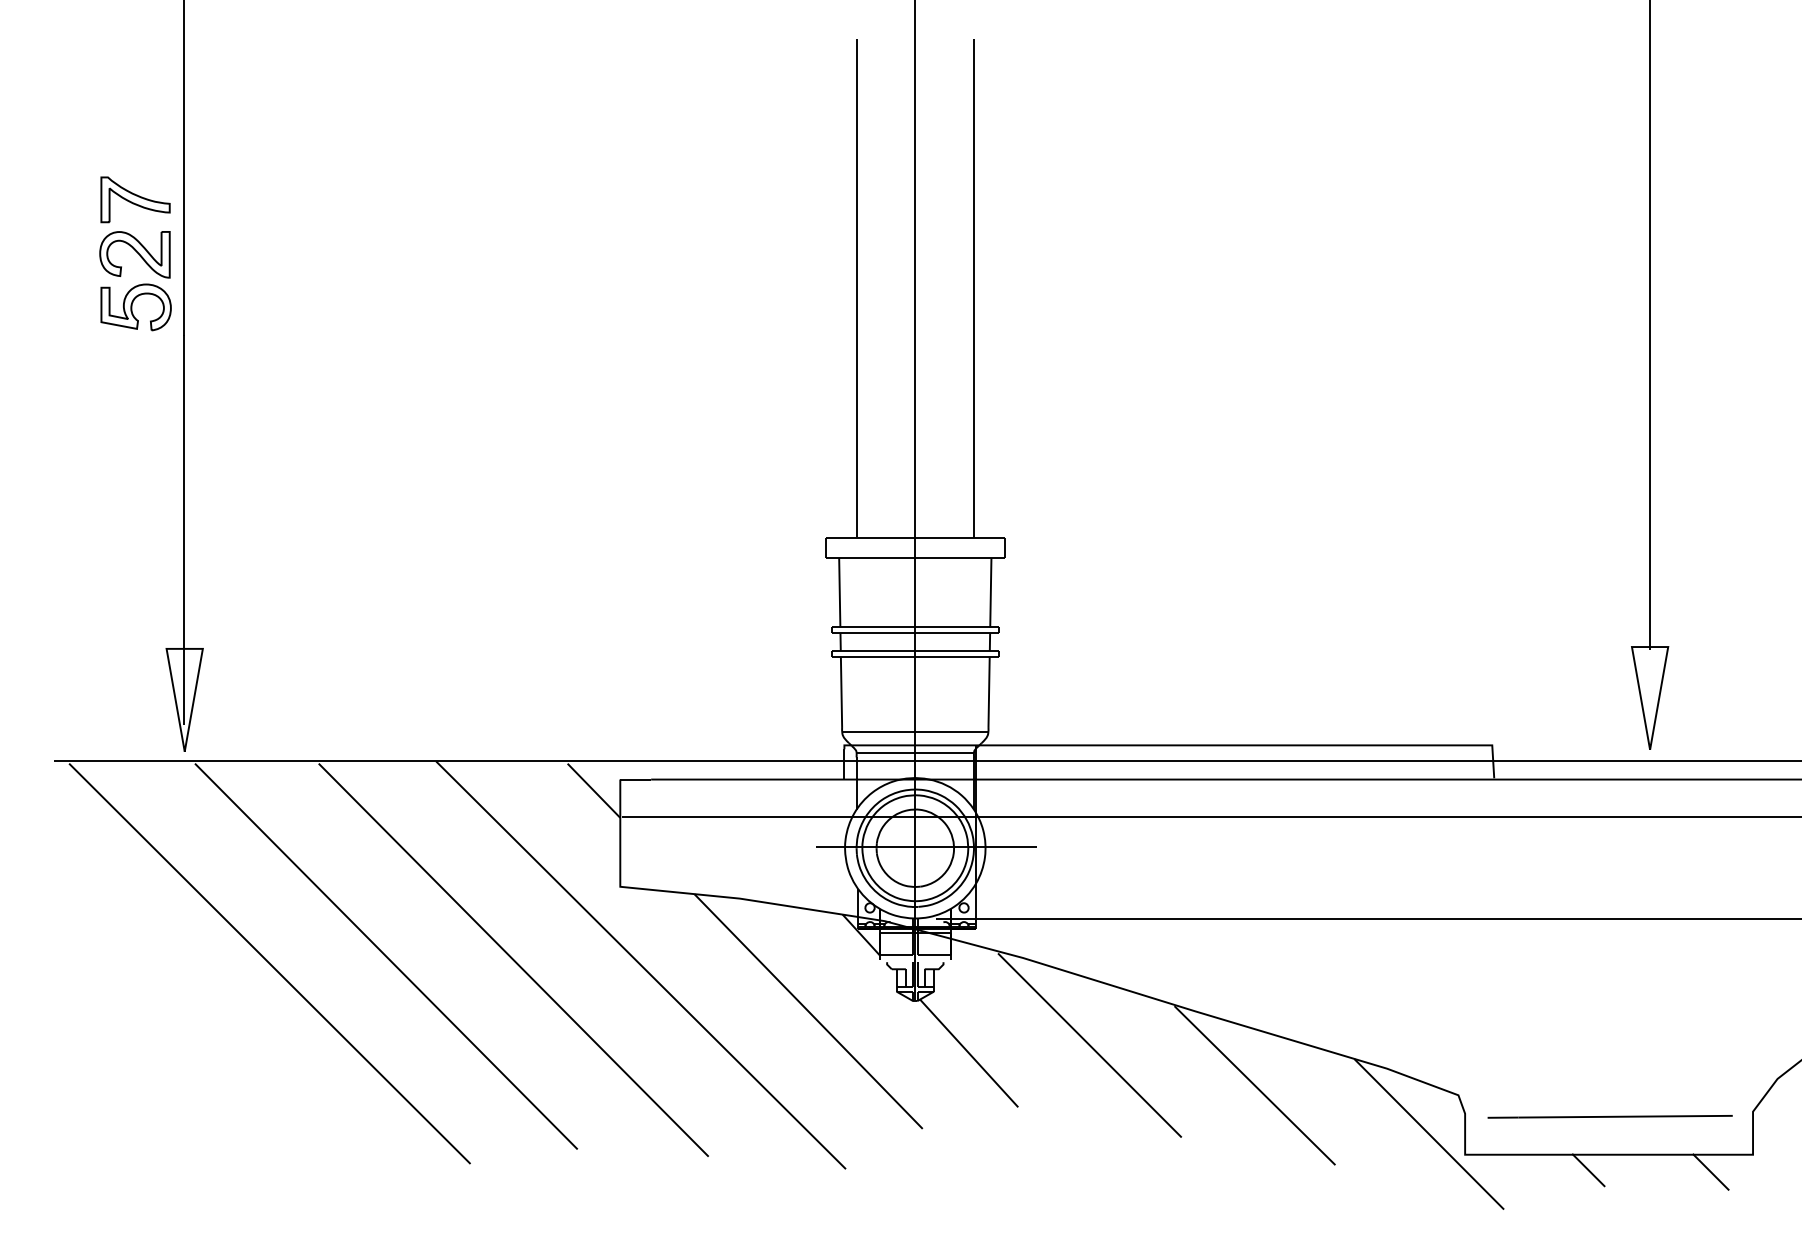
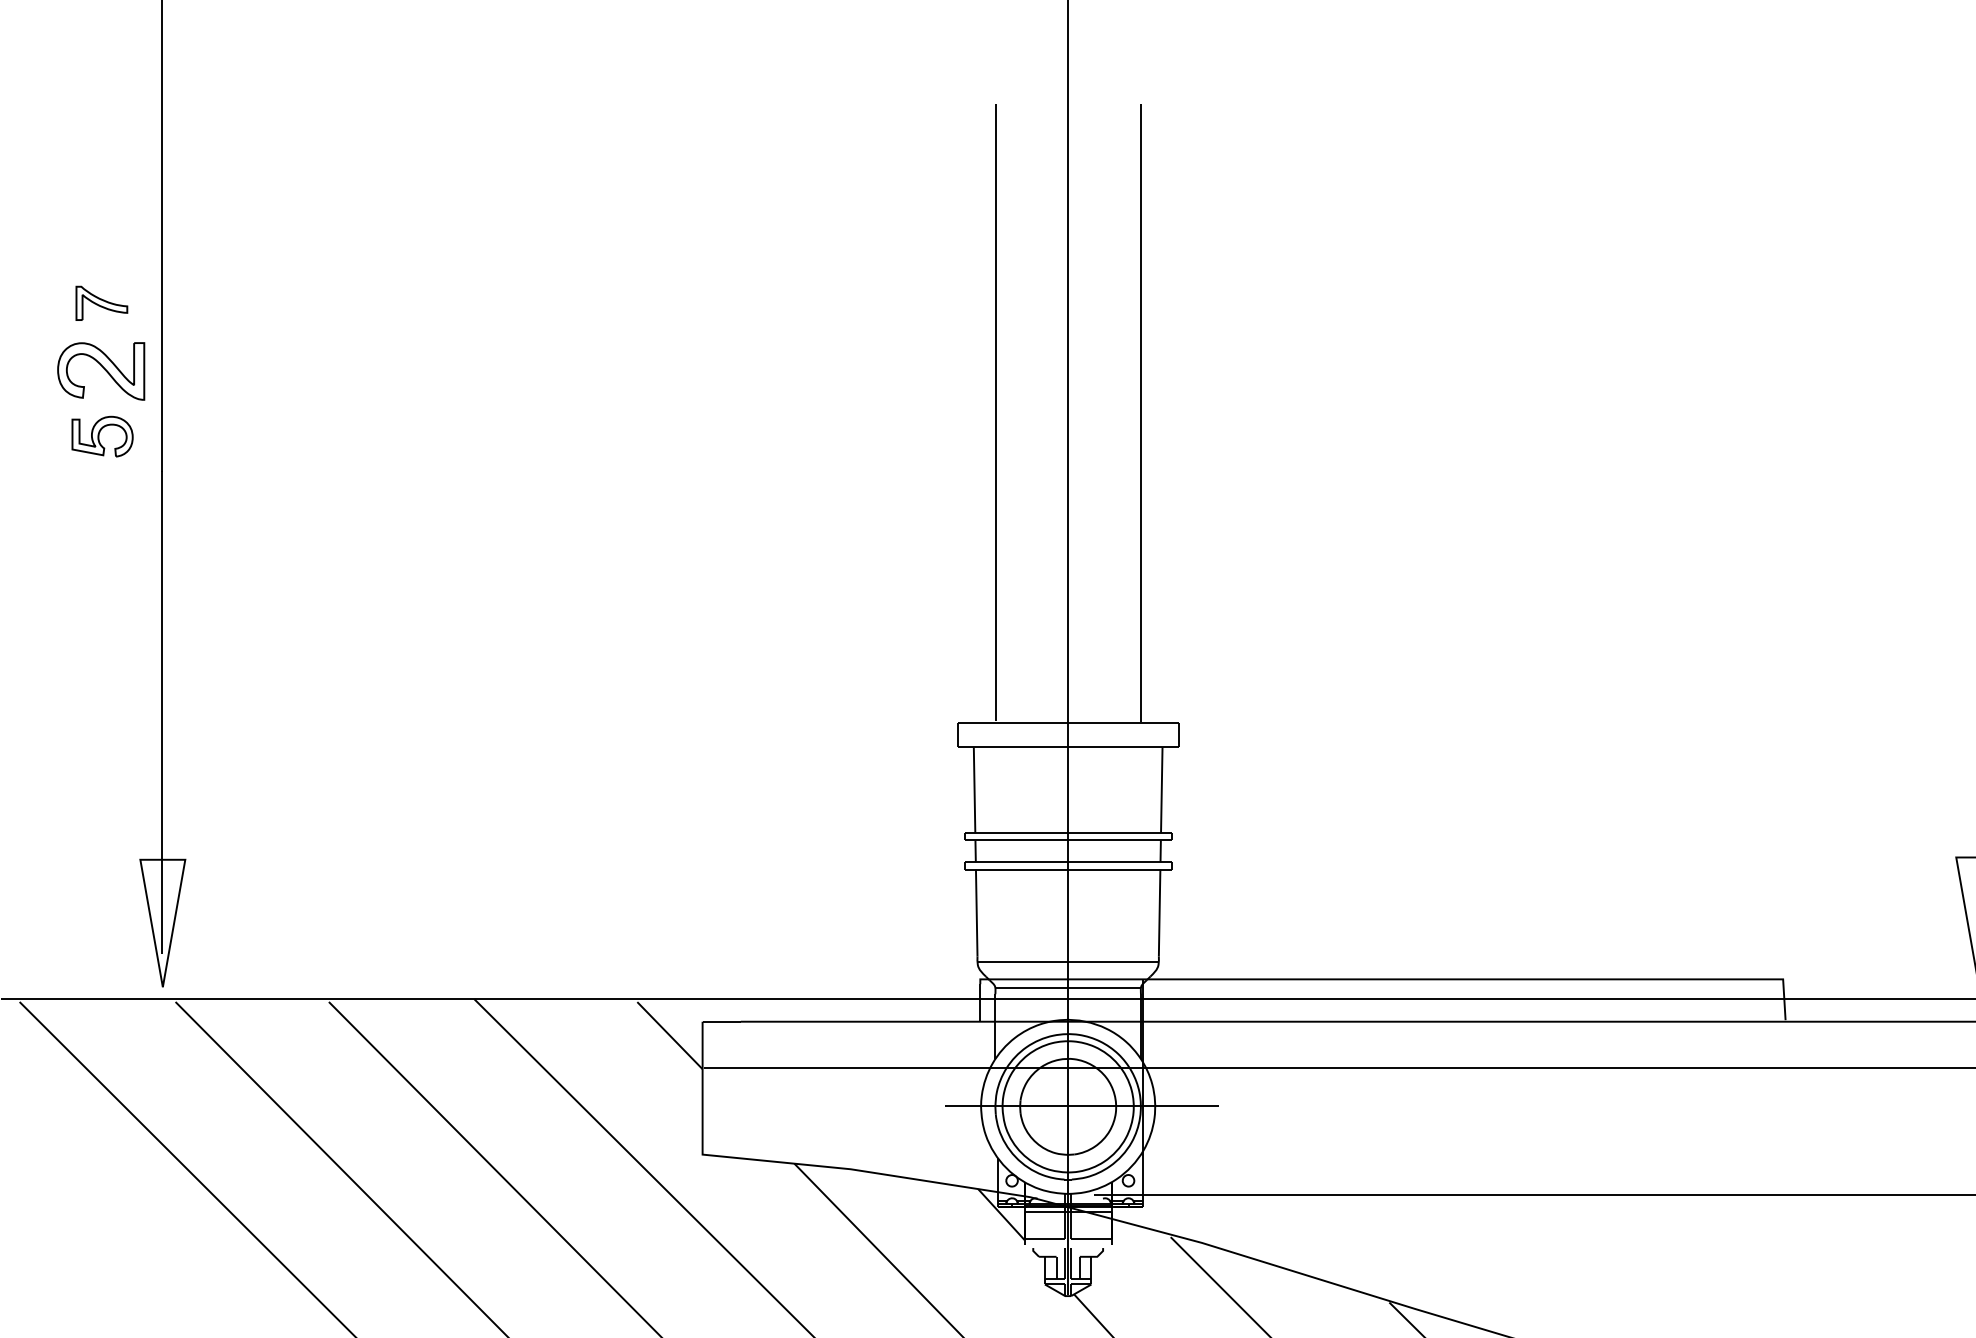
part: (135, 199) -> (101, 302), size x0.6
part: (135, 307) -> (101, 436), size x0.7

